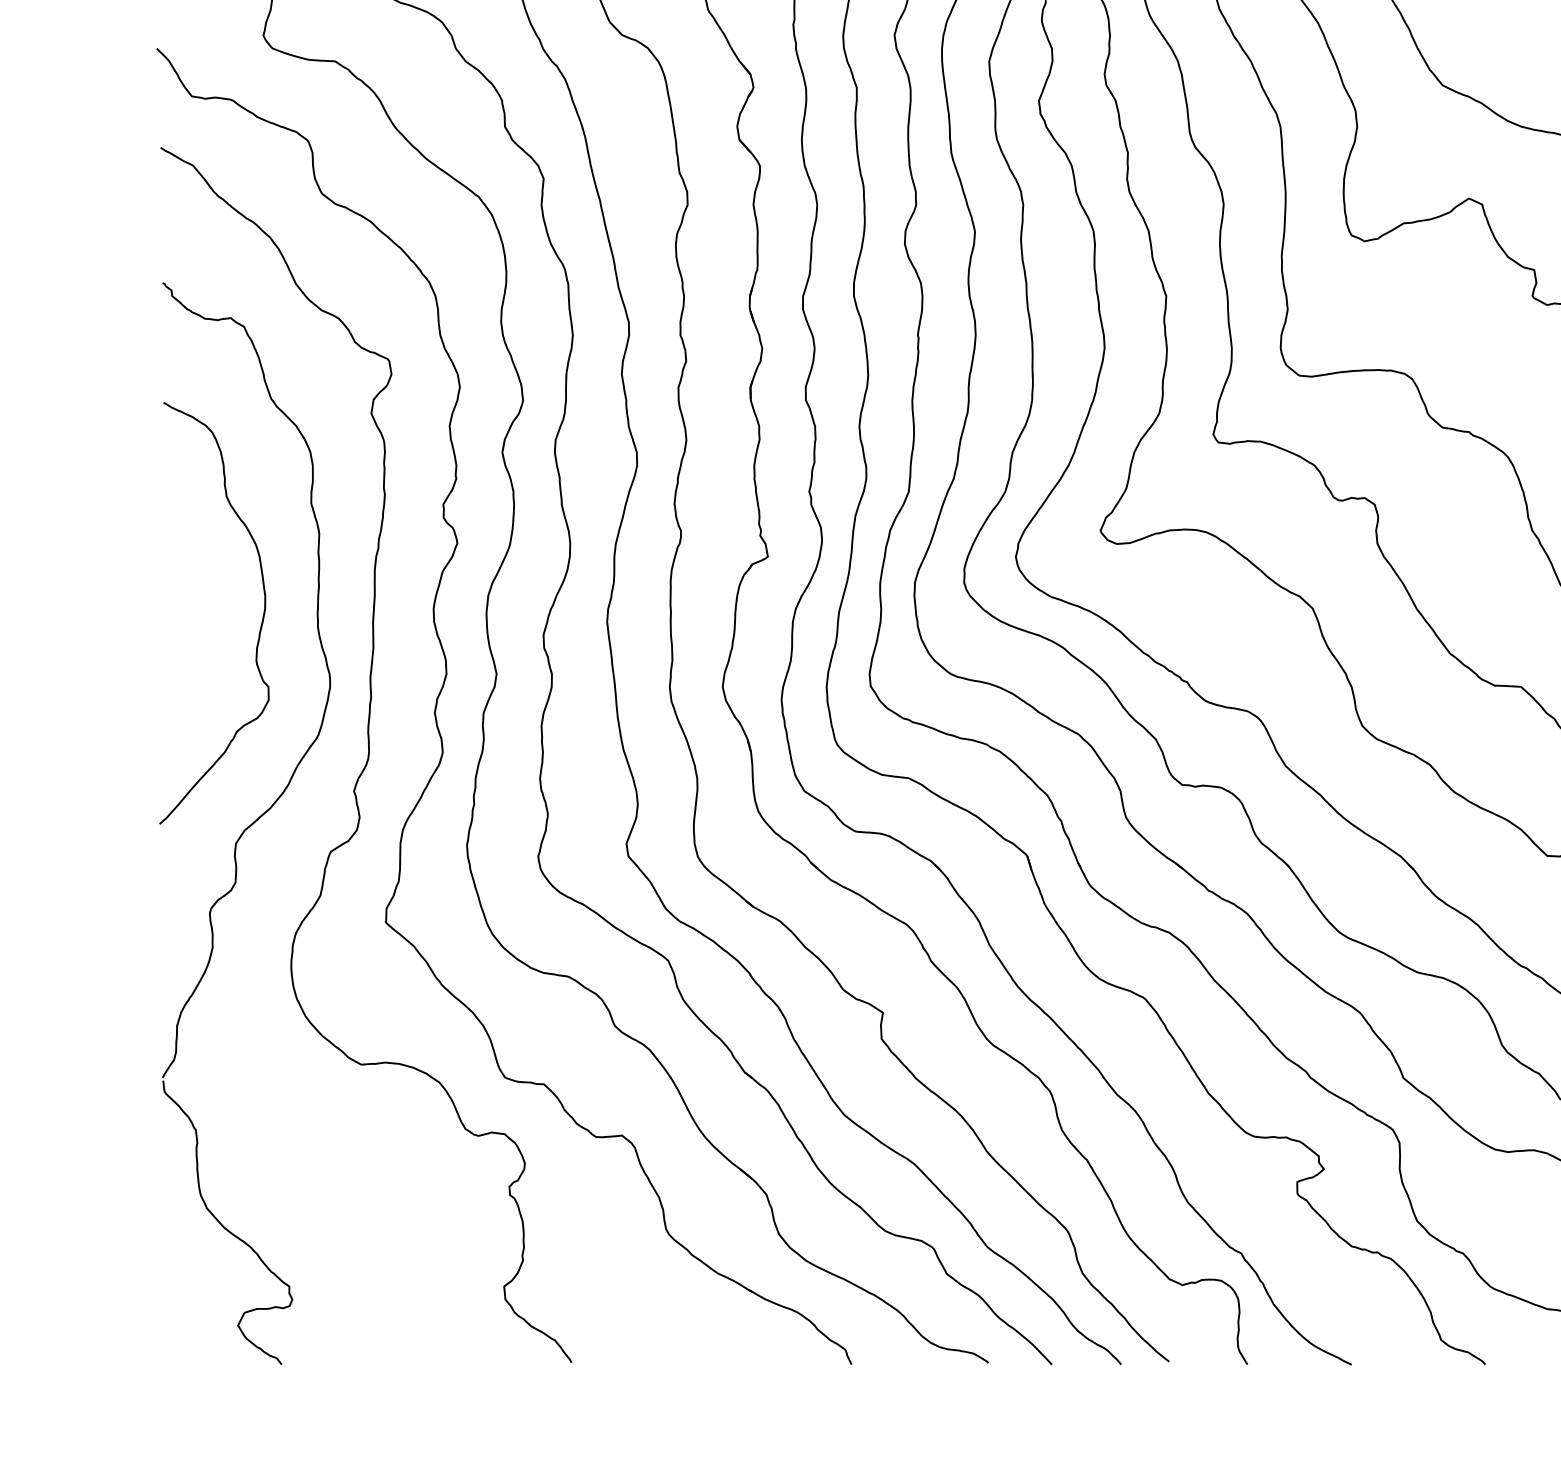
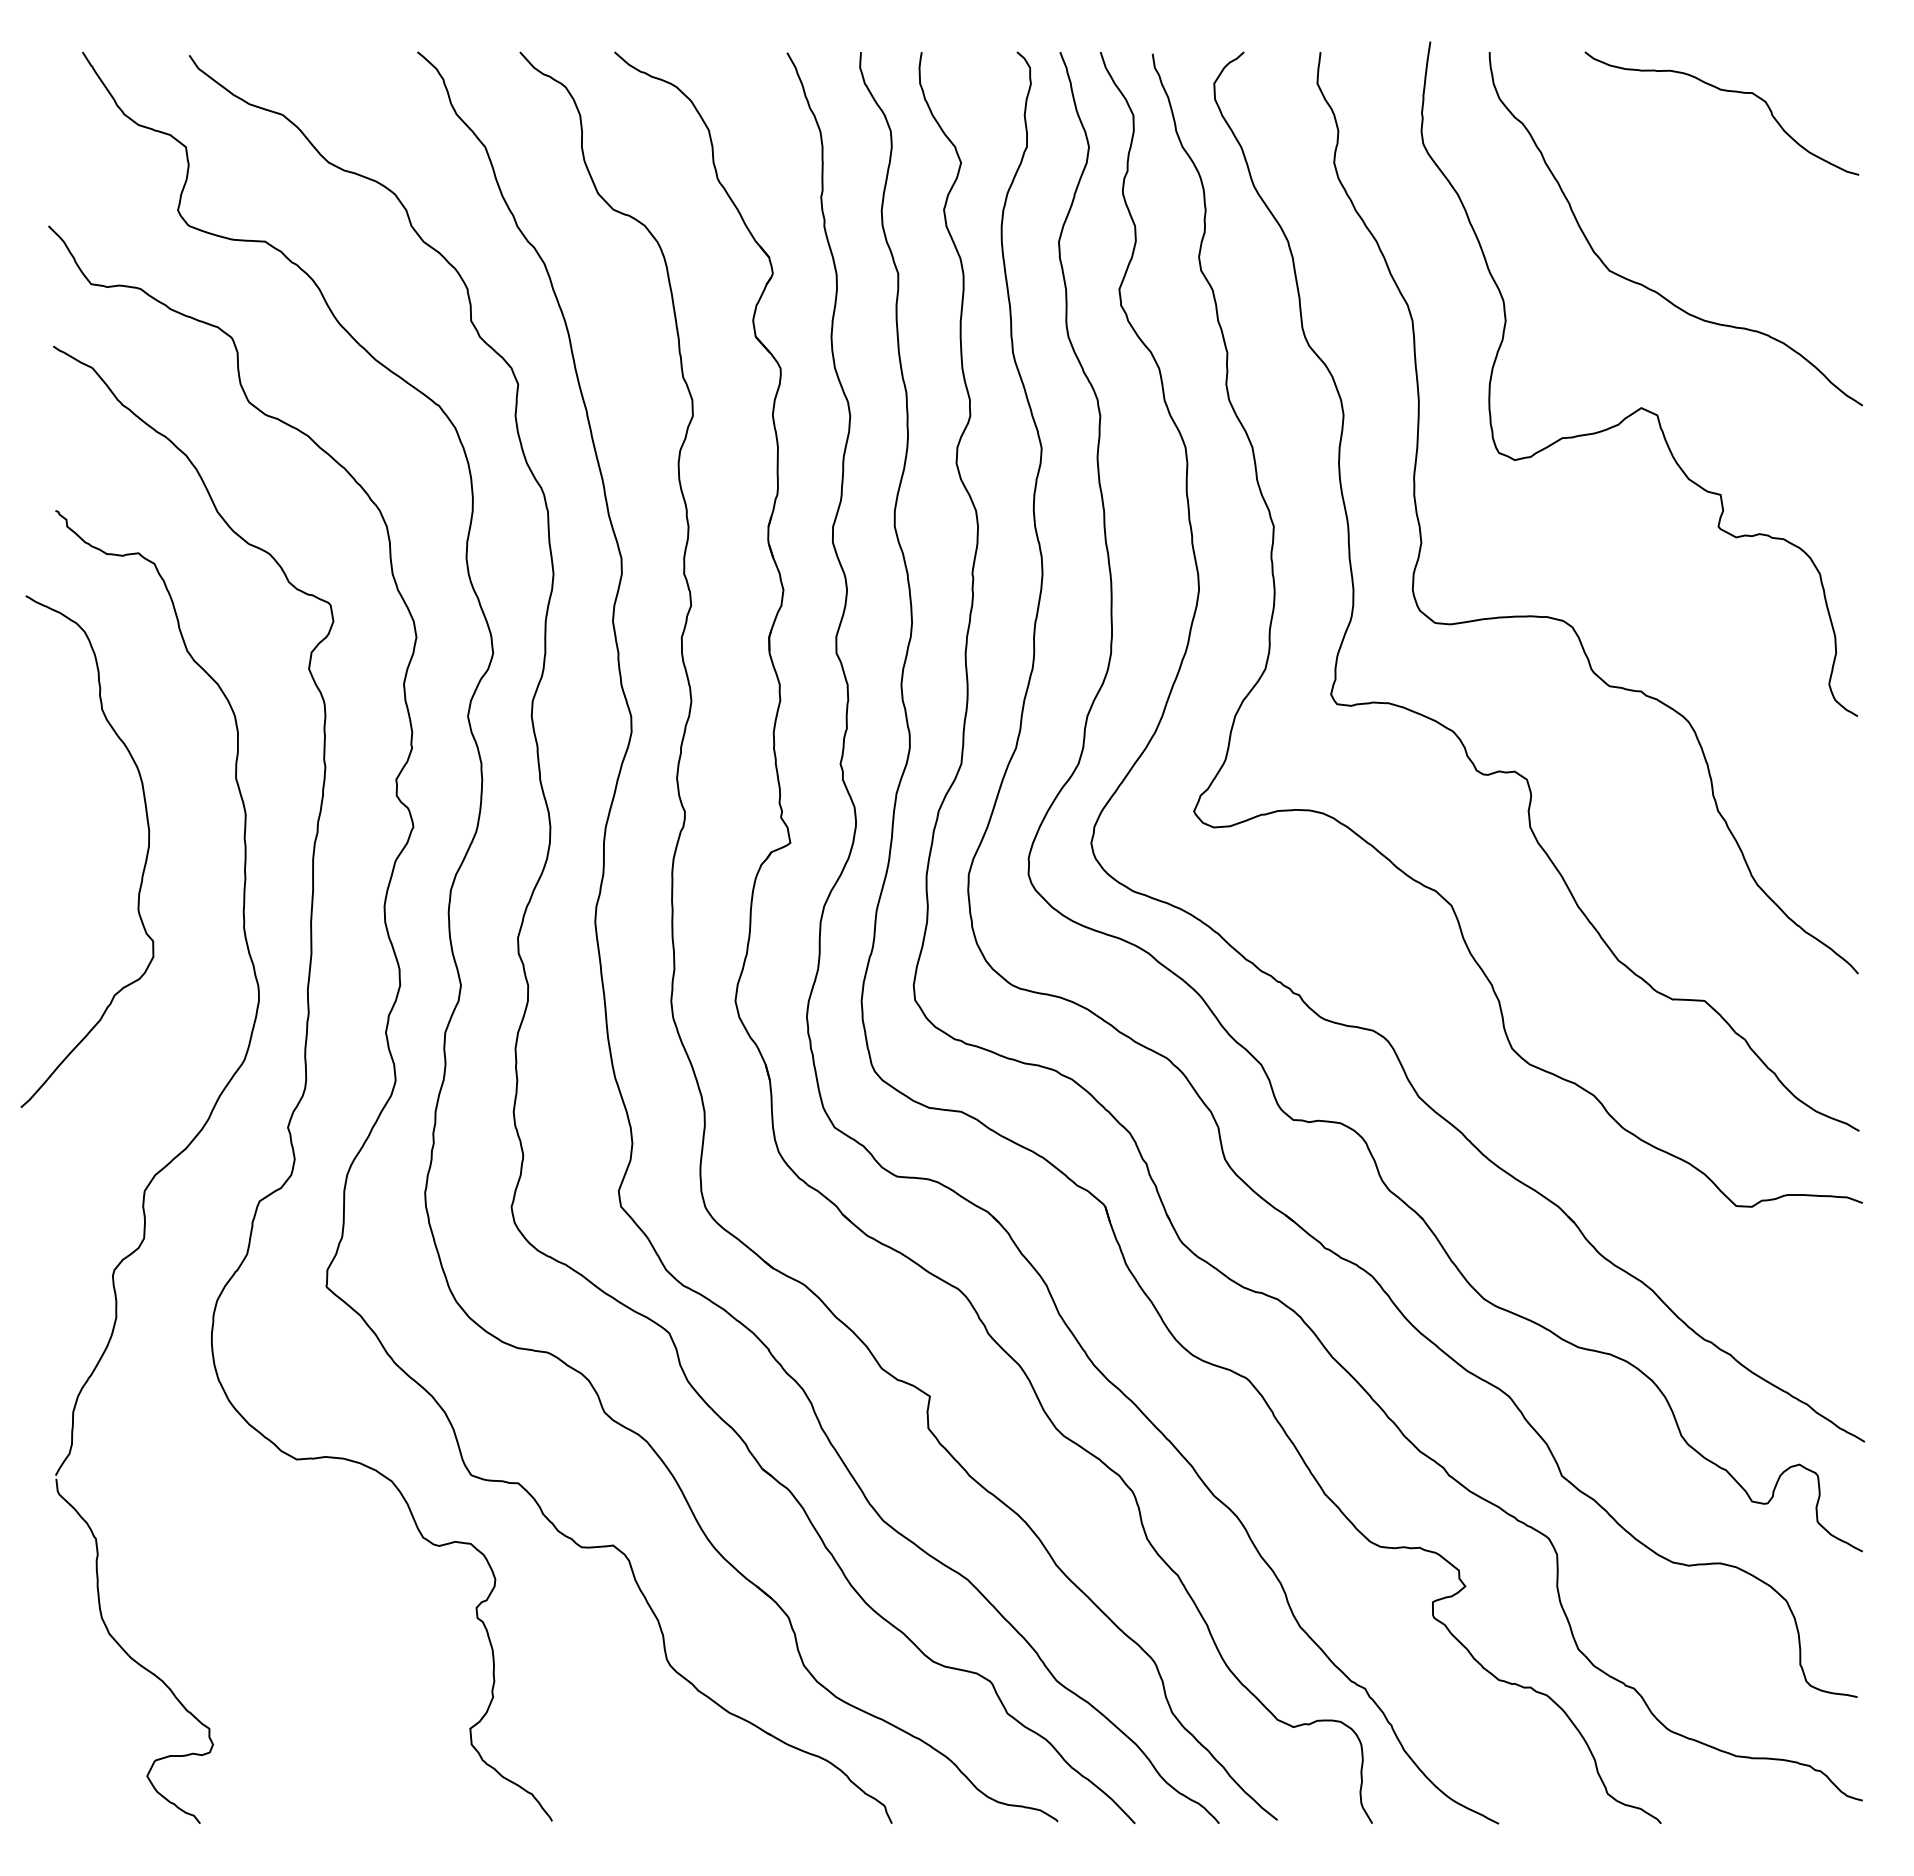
curve: (260, 626) -> (143, 867), moved

